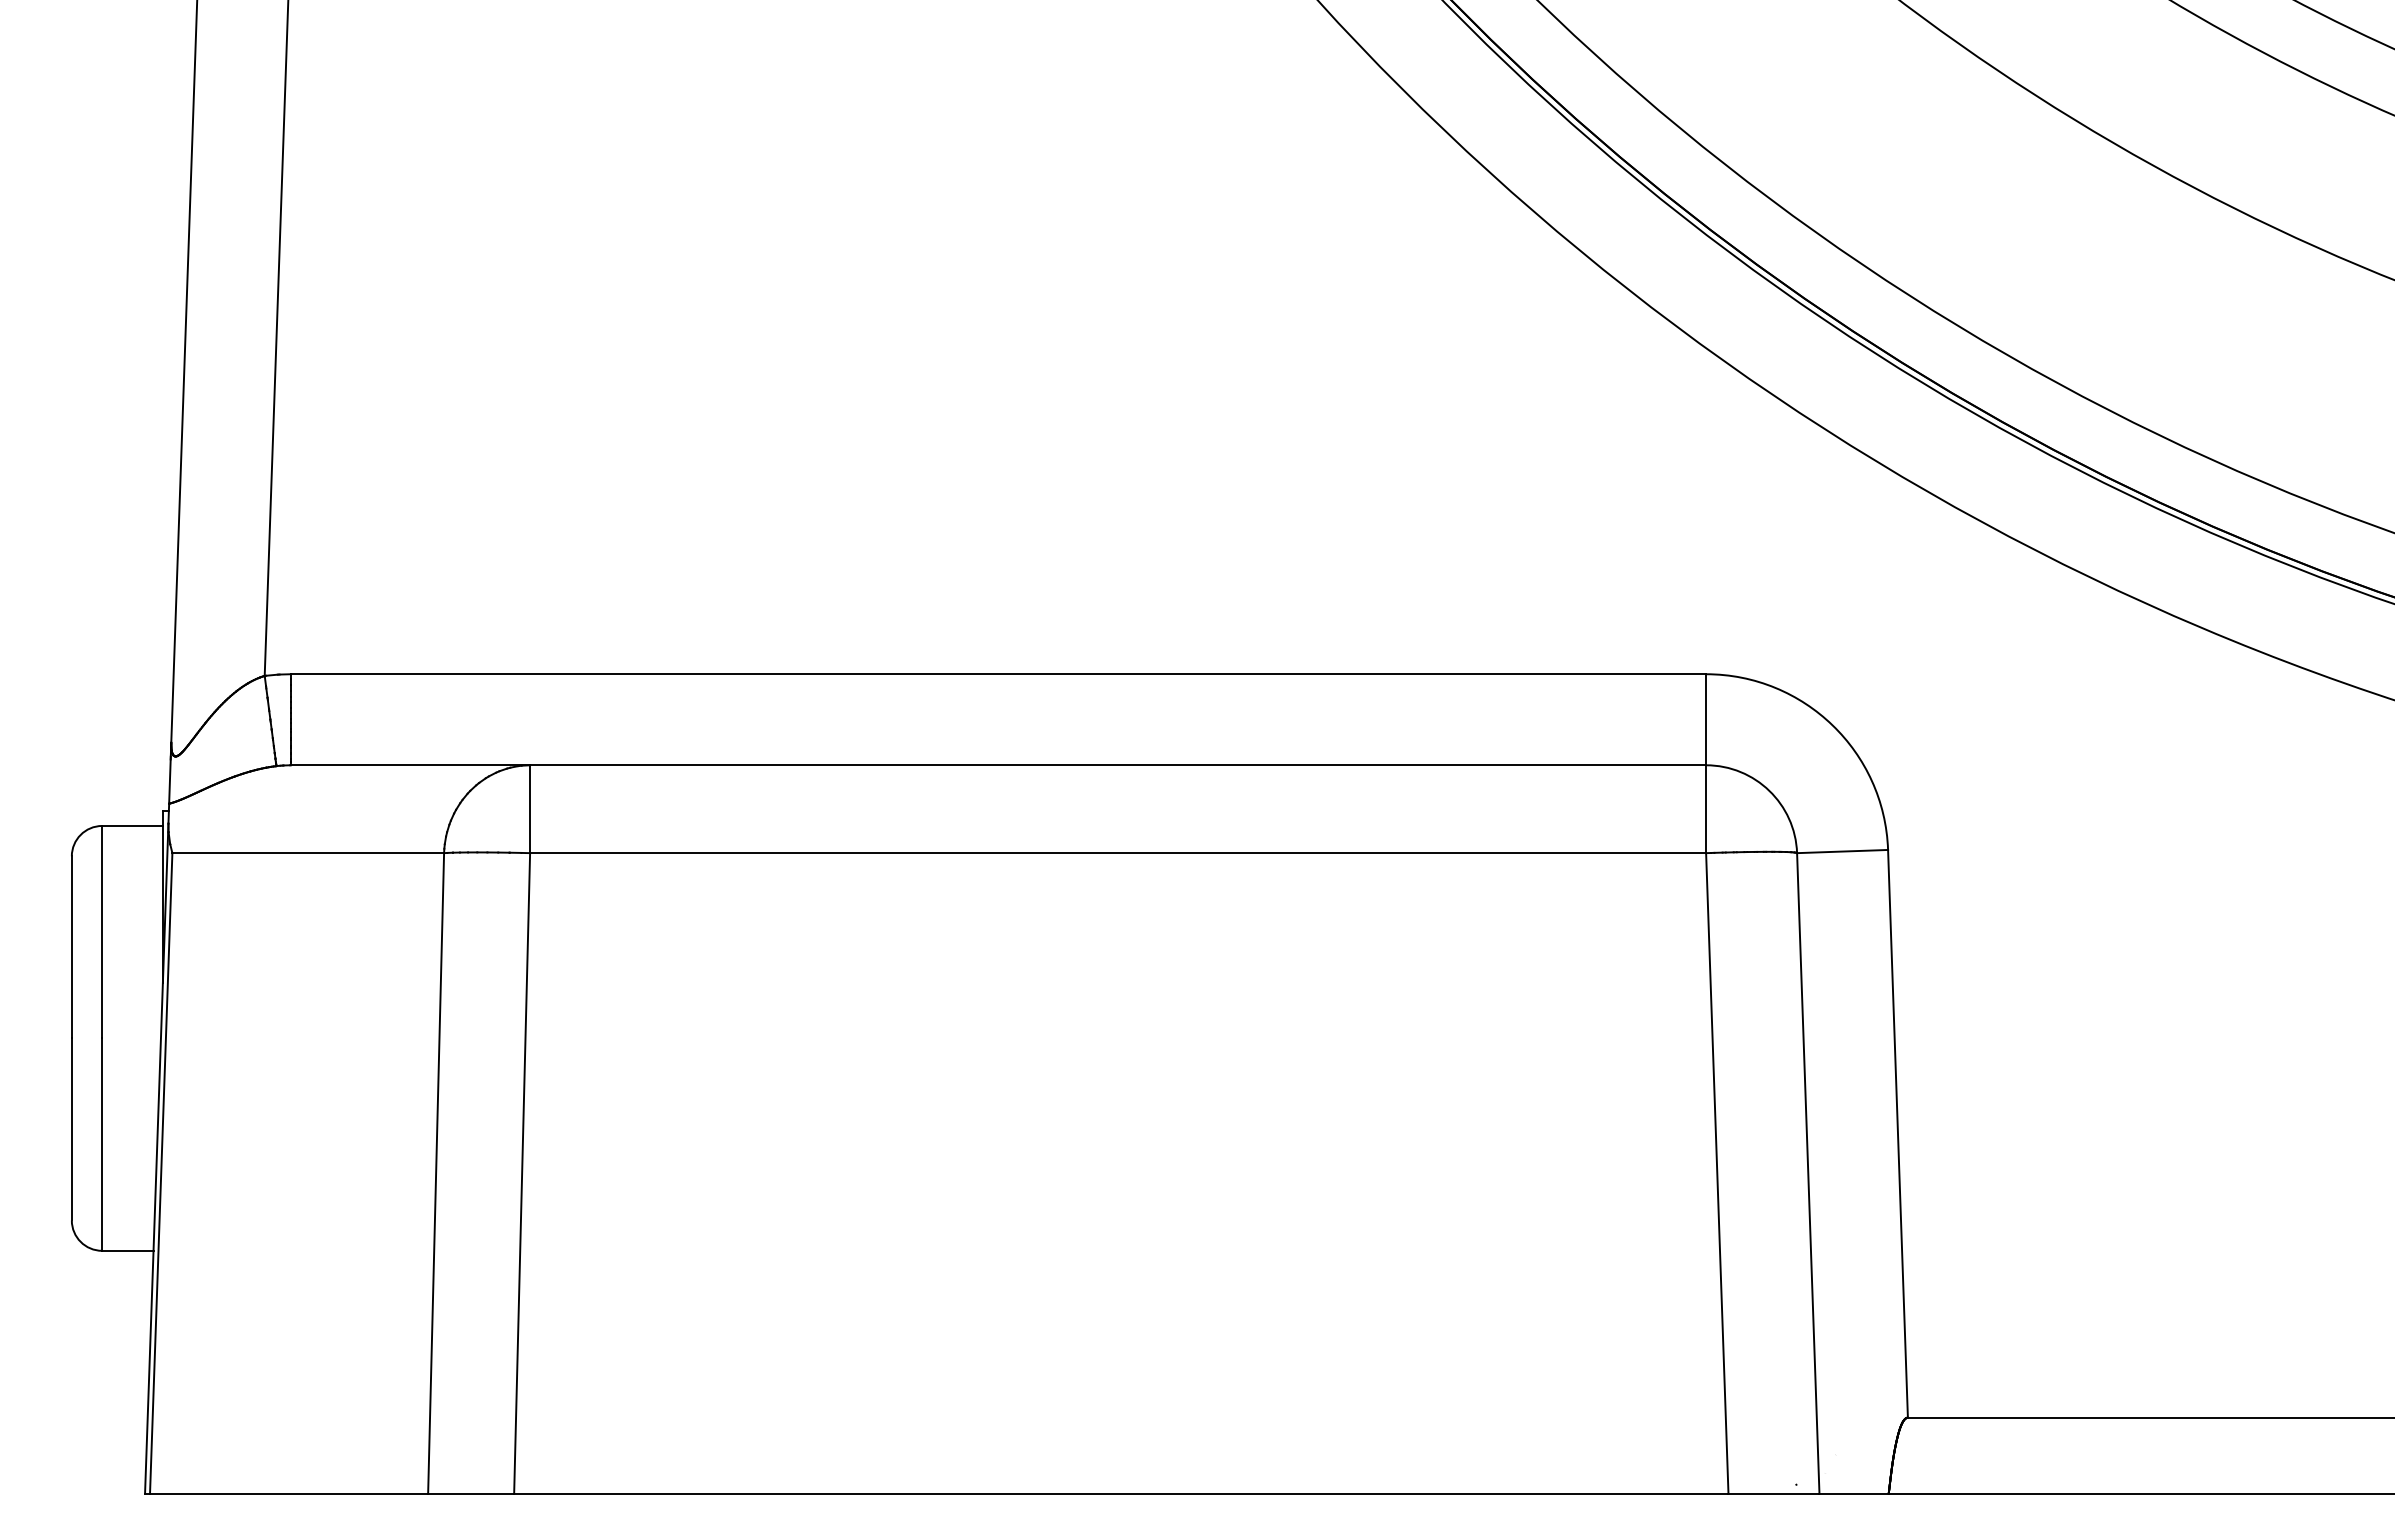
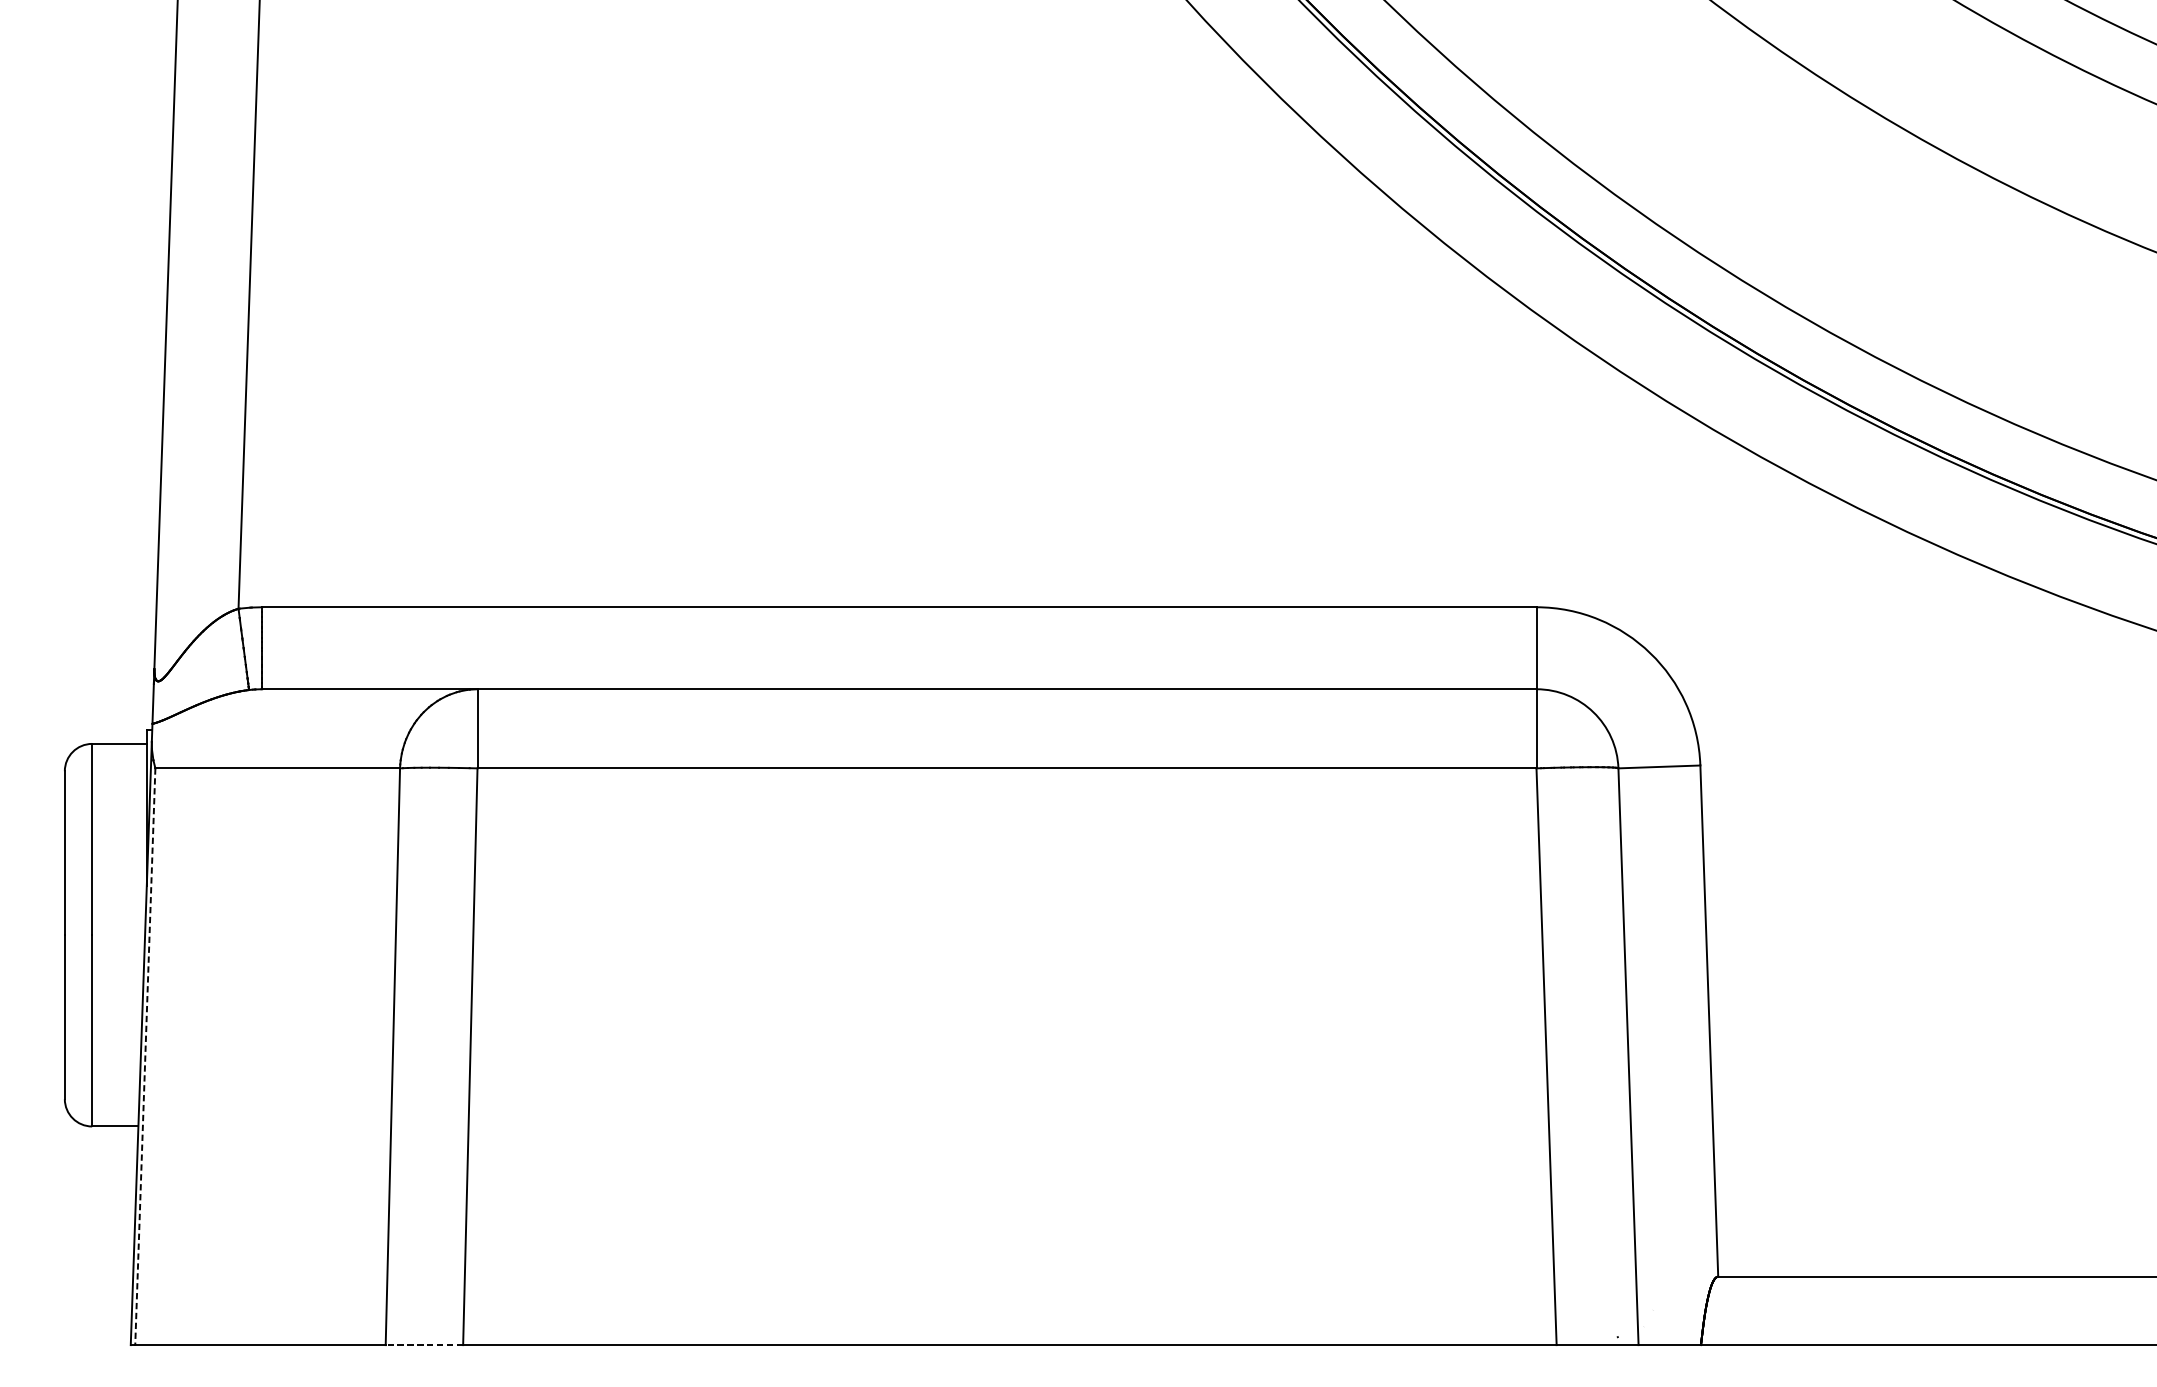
line: (161, 1173) -> (145, 1056), solid -> dashed
line: (470, 1493) -> (423, 1345), solid -> dashed

